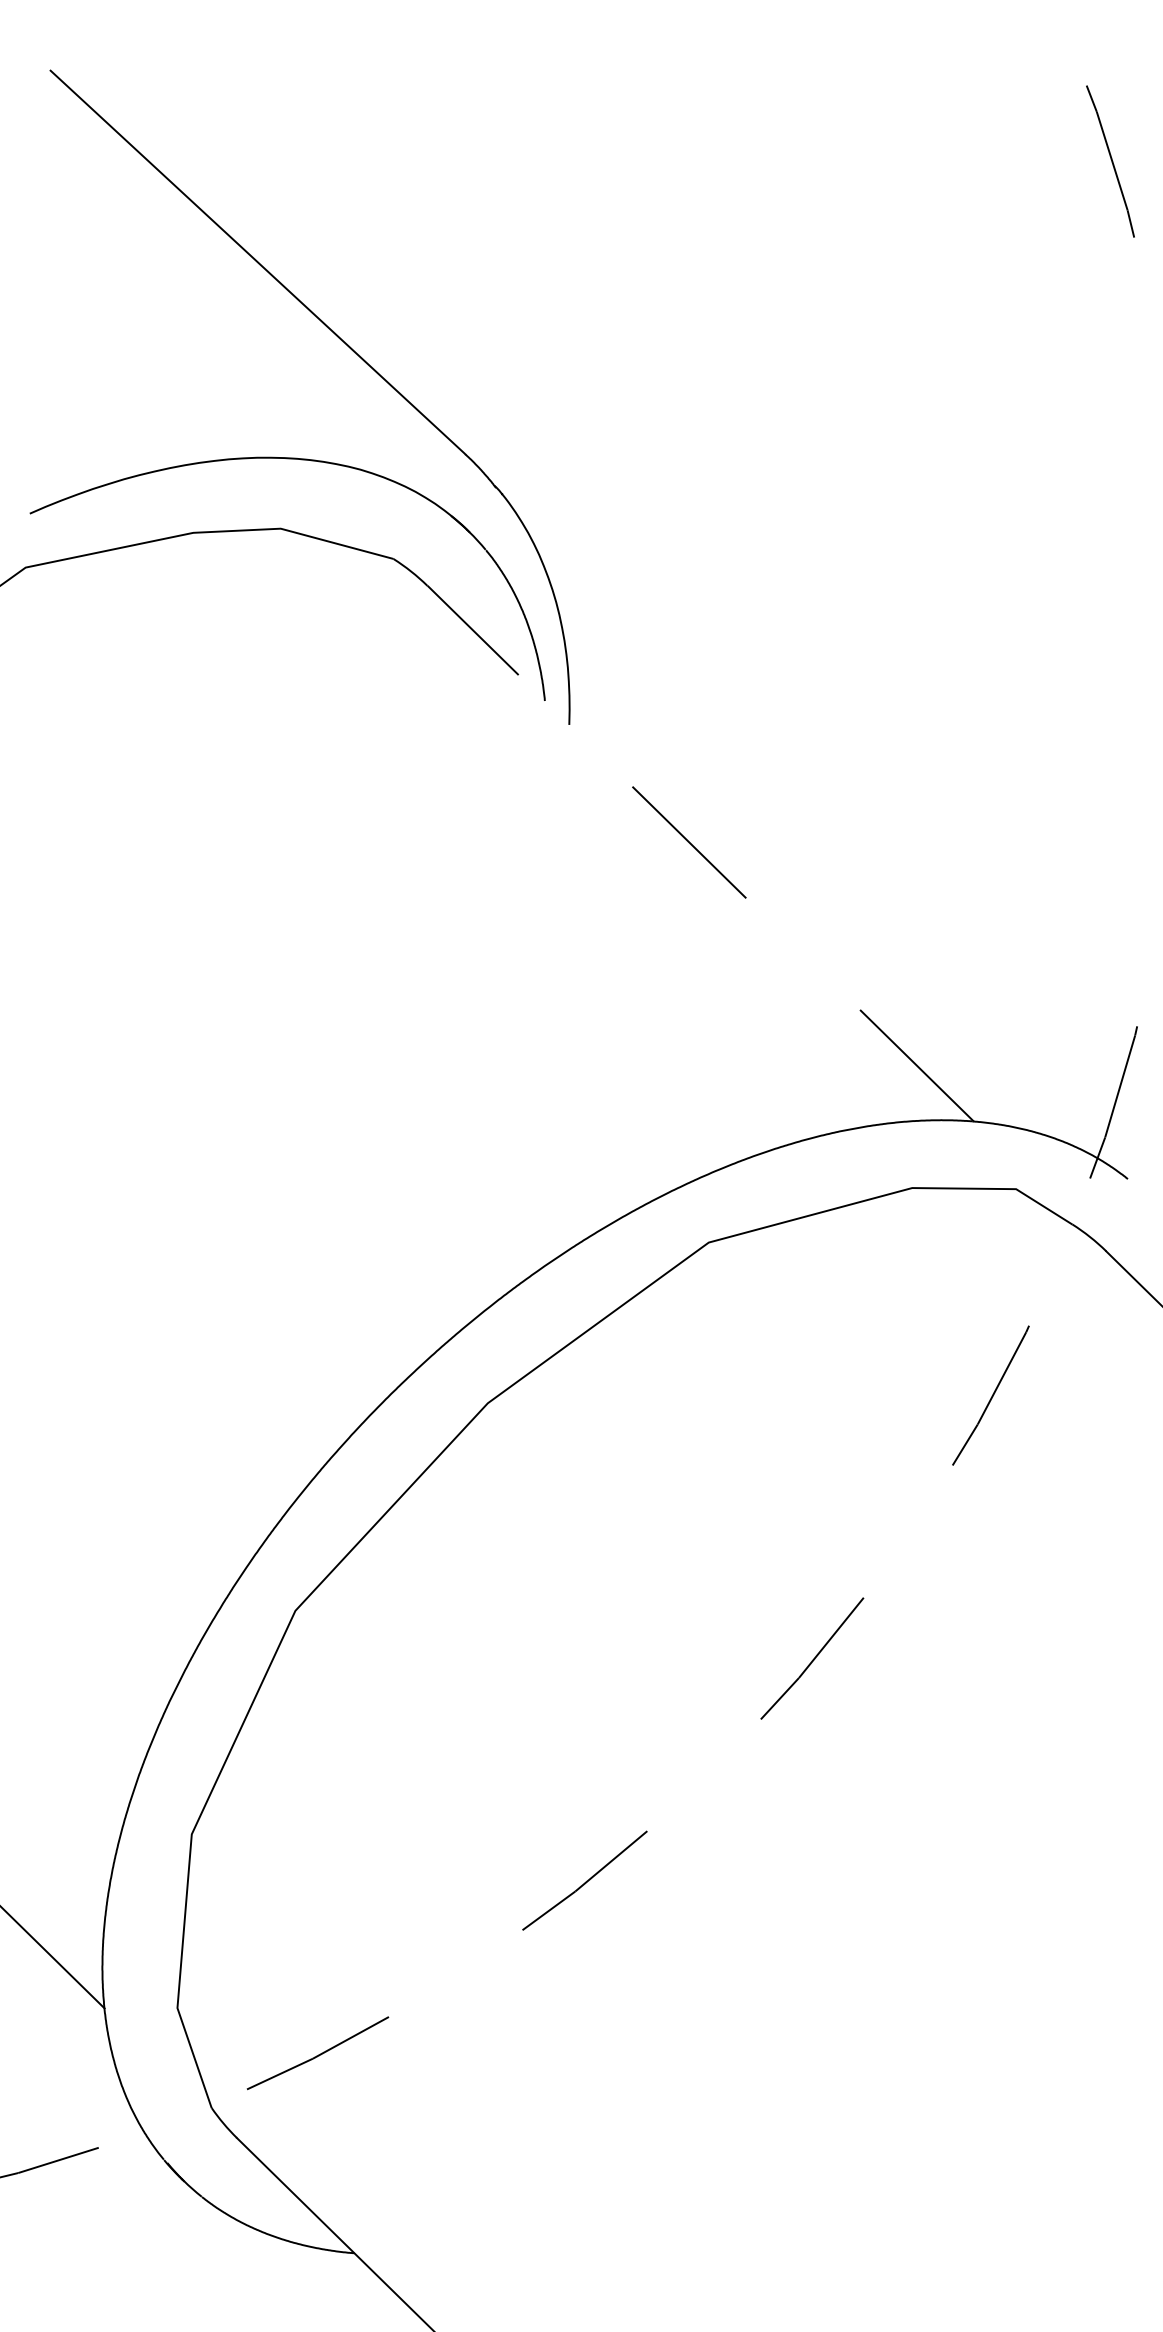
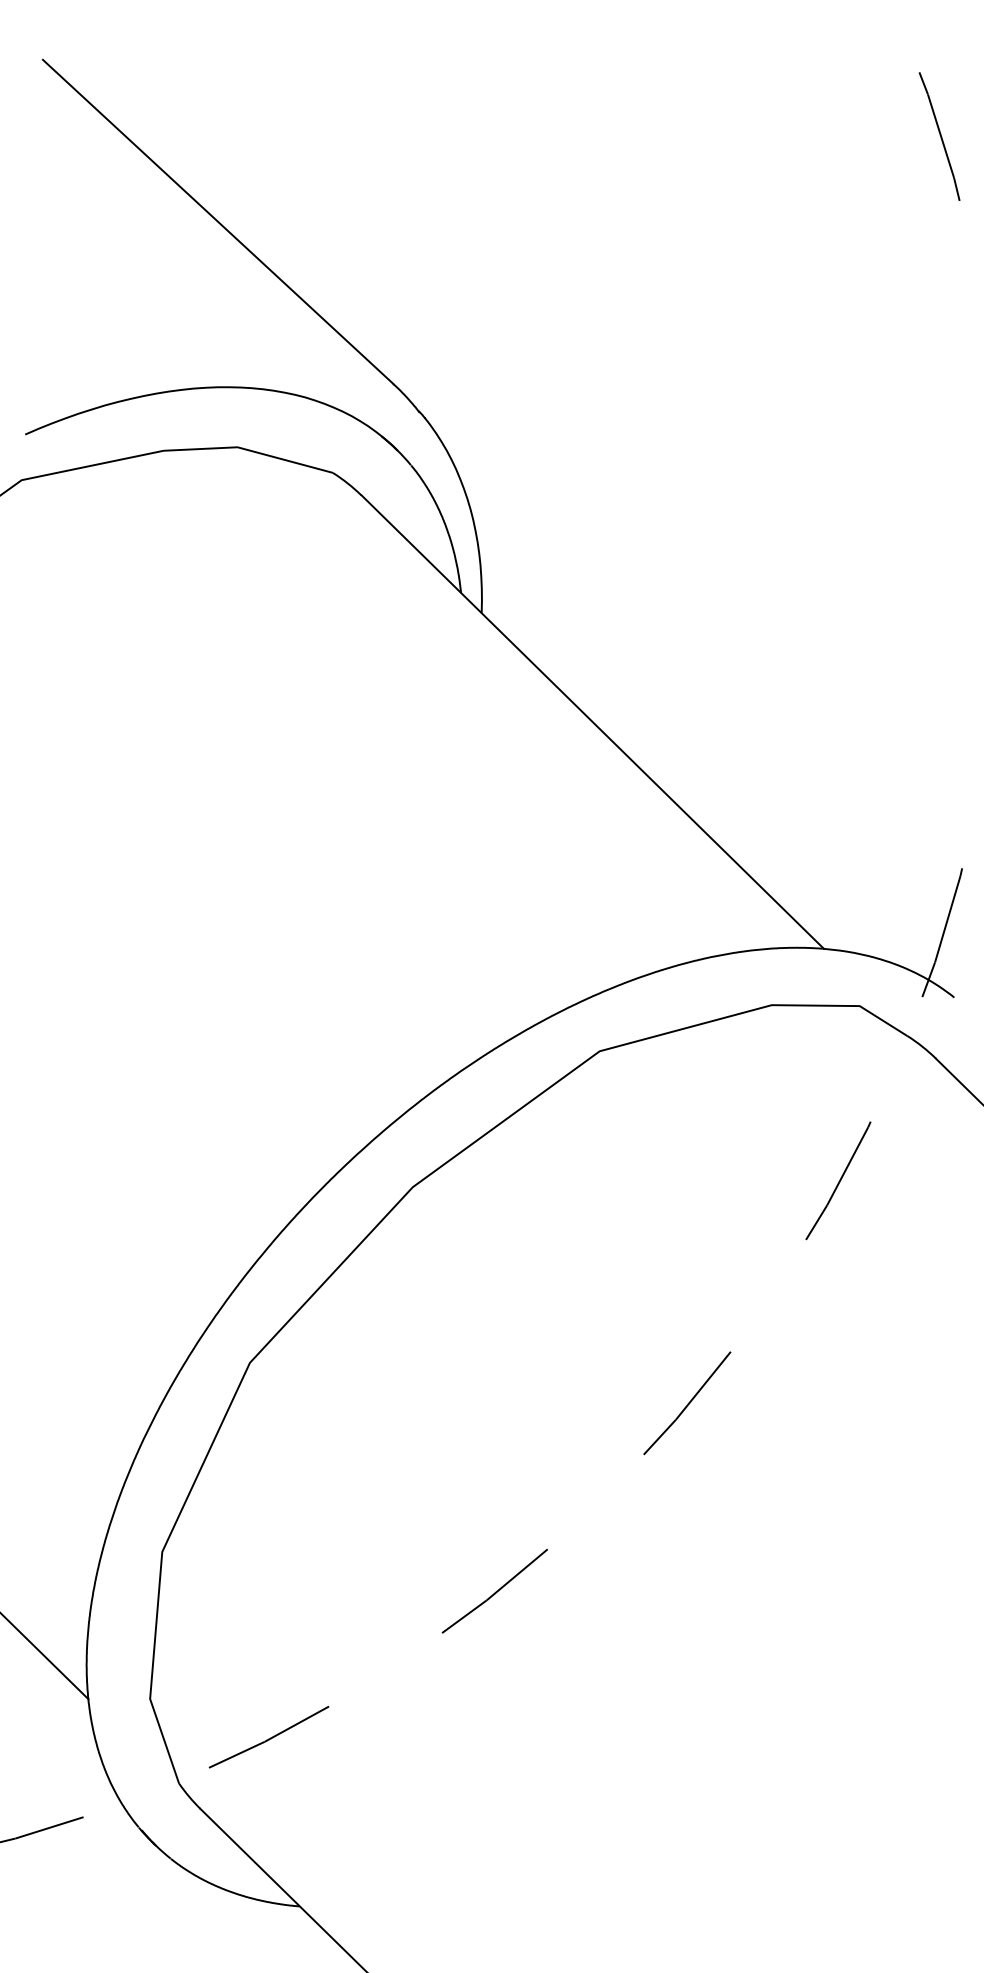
line: (700, 853) -> (592, 722), dashed -> solid

